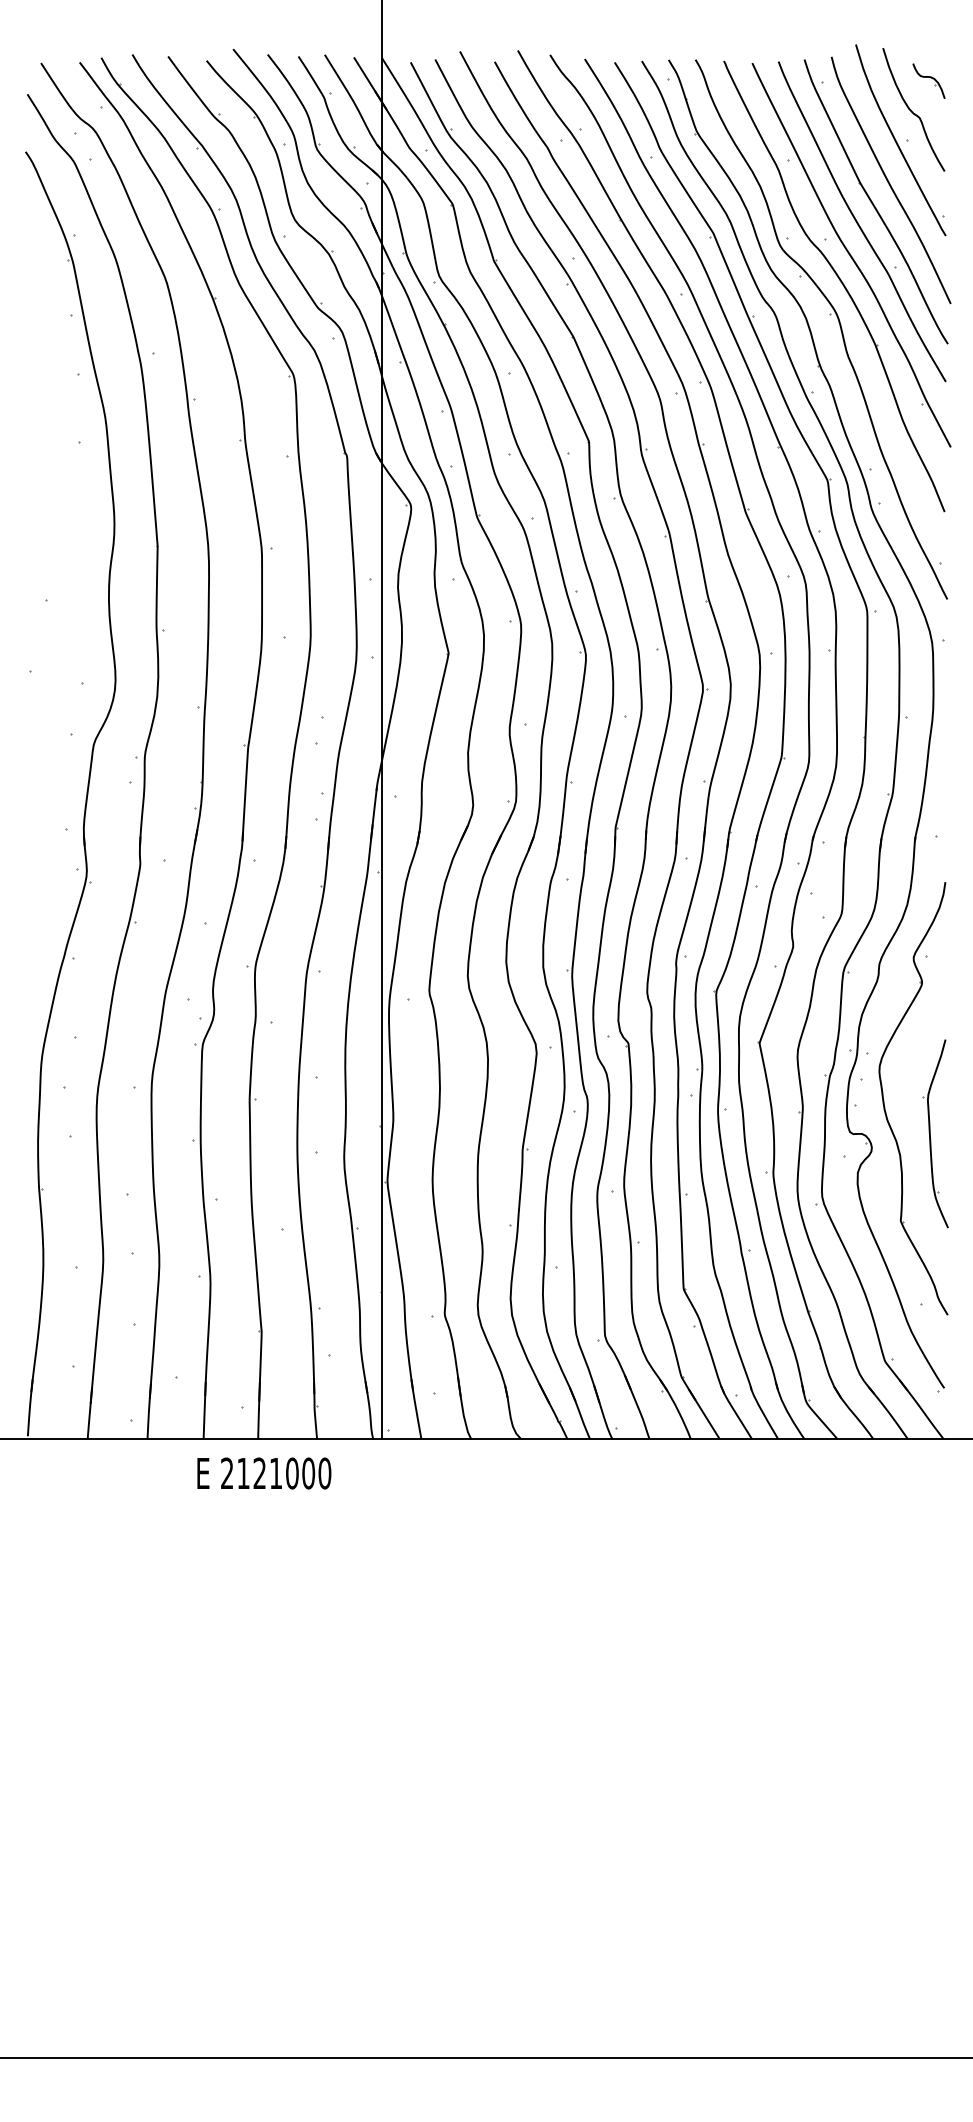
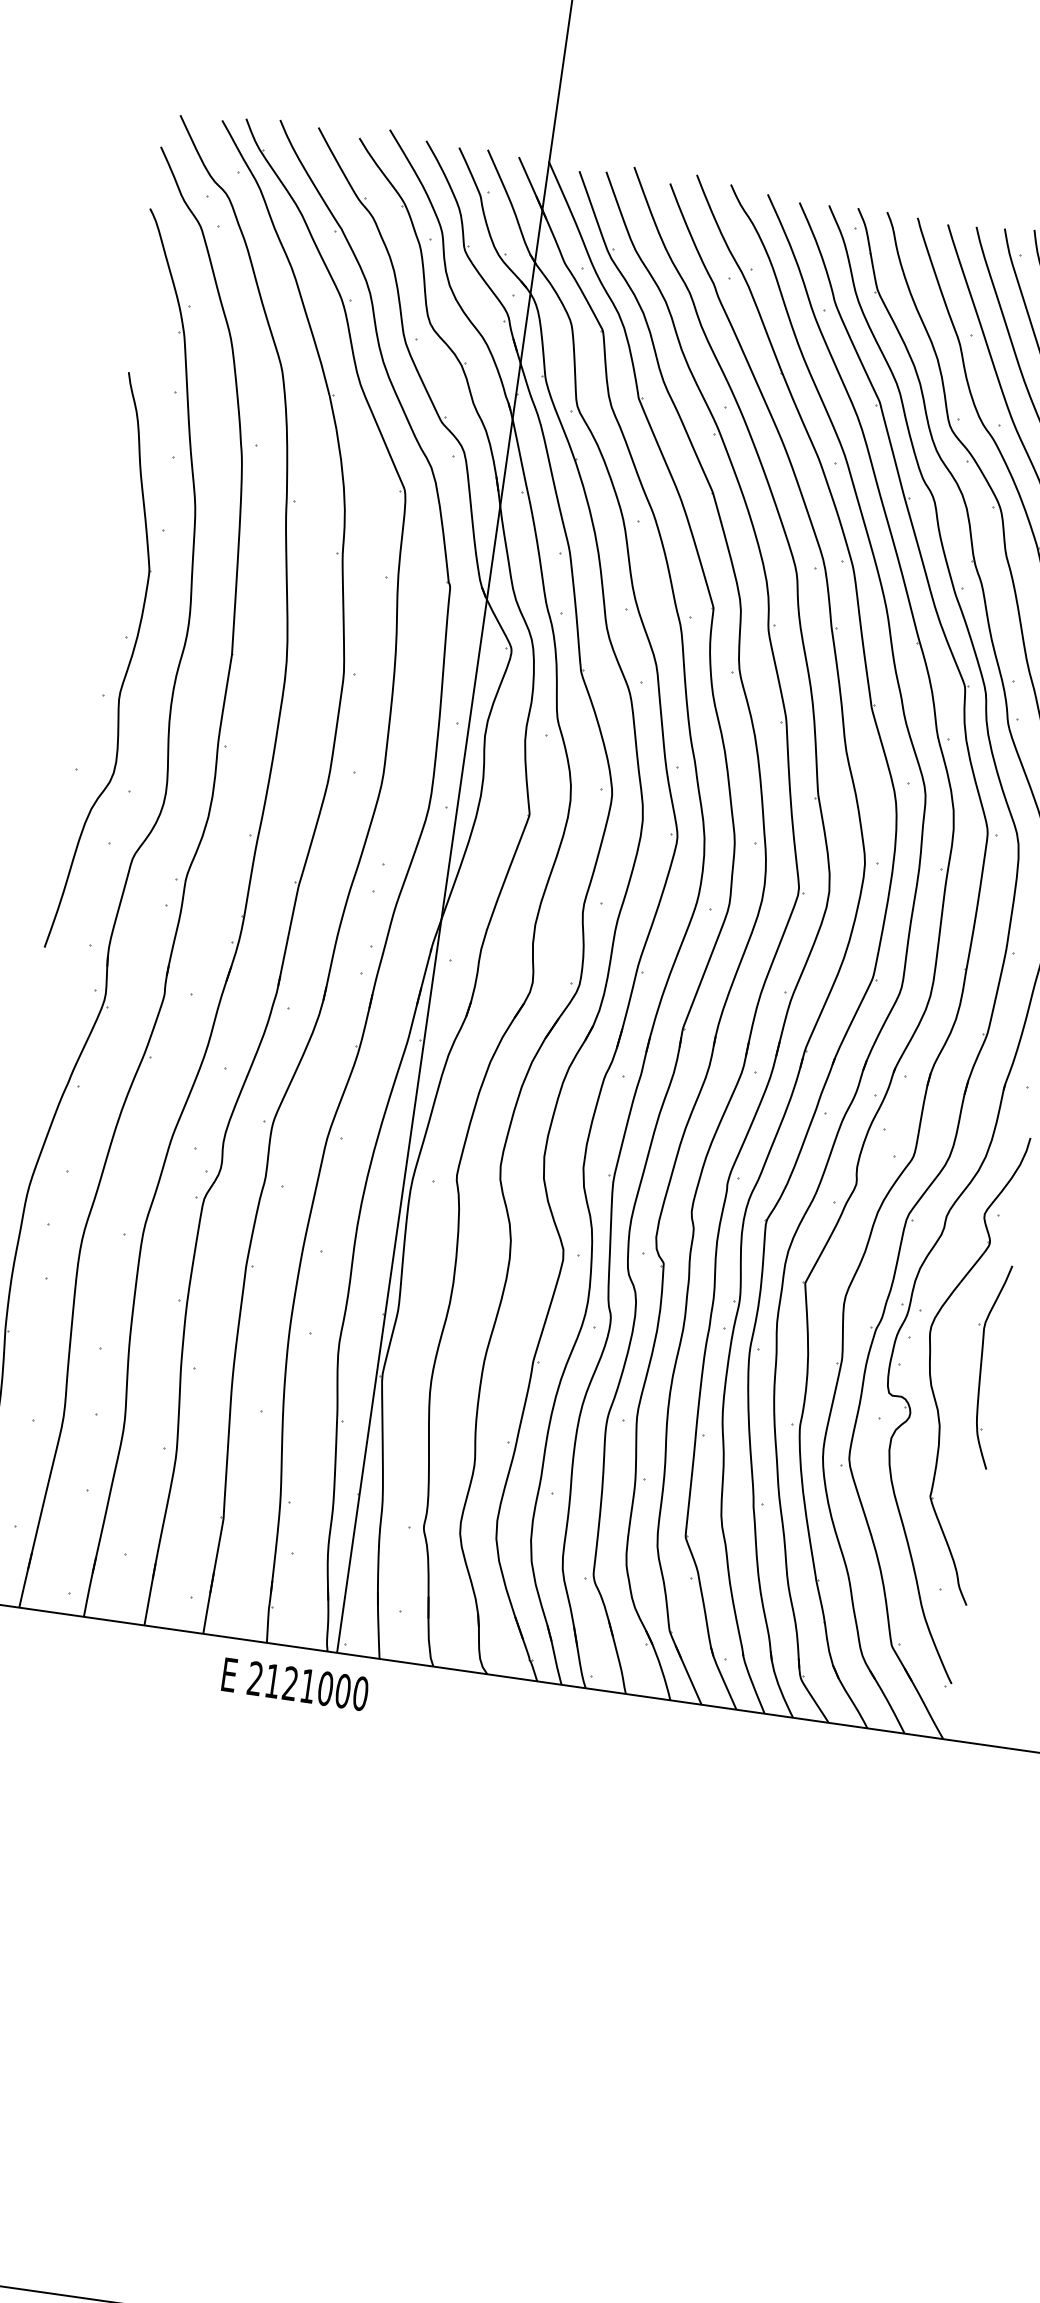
part: (63, 573) -> (126, 669), added
part: (935, 1133) -> (987, 1365), moved
text: (264, 1473) -> (295, 1684), moved

